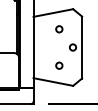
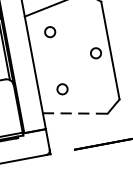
circle: (59, 29) -> (50, 32), moved
circle: (59, 65) -> (62, 88), moved
line: (53, 82) -> (75, 114), solid -> dashed

